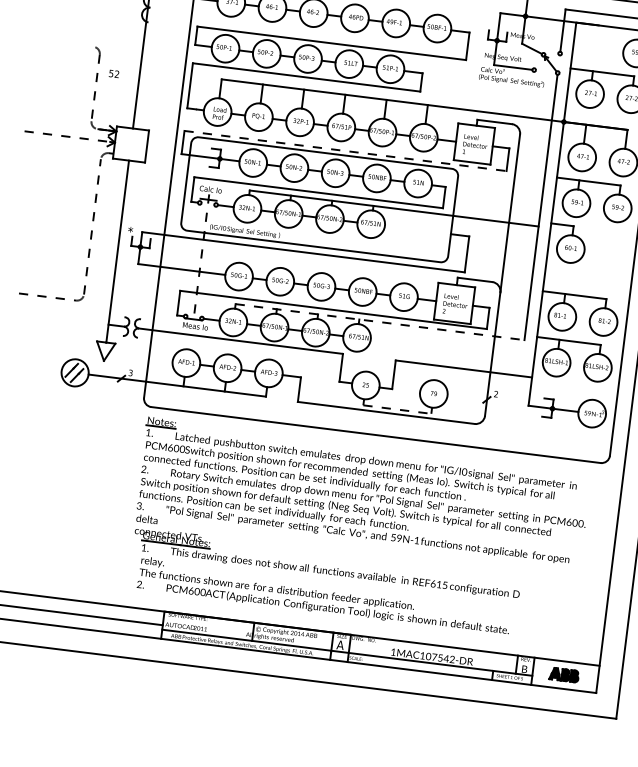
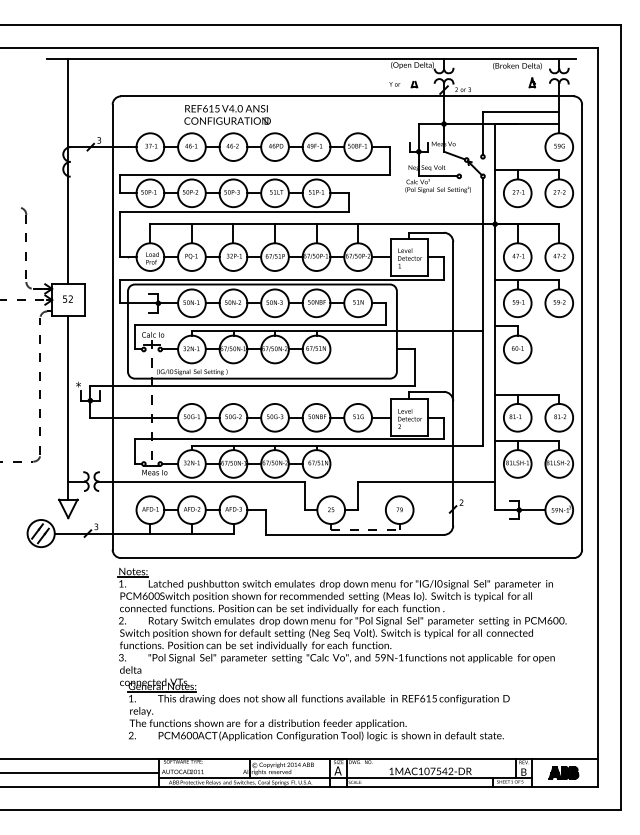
text: (113, 73) -> (67, 298), moved
line: (346, 150) -> (282, 279), dashed -> solid
line: (380, 322) -> (337, 445), dashed -> solid

